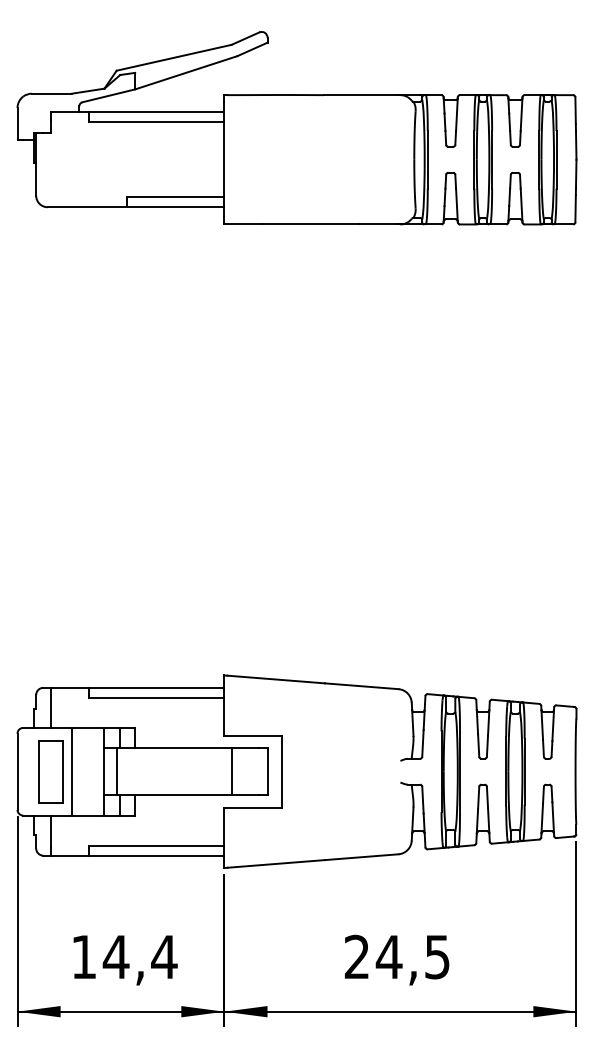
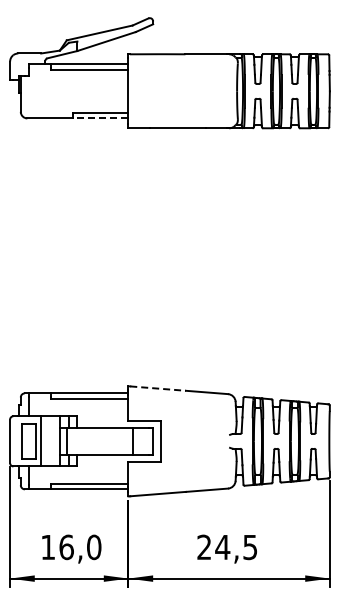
line: (175, 207) -> (100, 118), solid -> dashed
line: (276, 679) -> (158, 388), solid -> dashed
text: (138, 957) -> (79, 547), 14,4 -> 16,0

